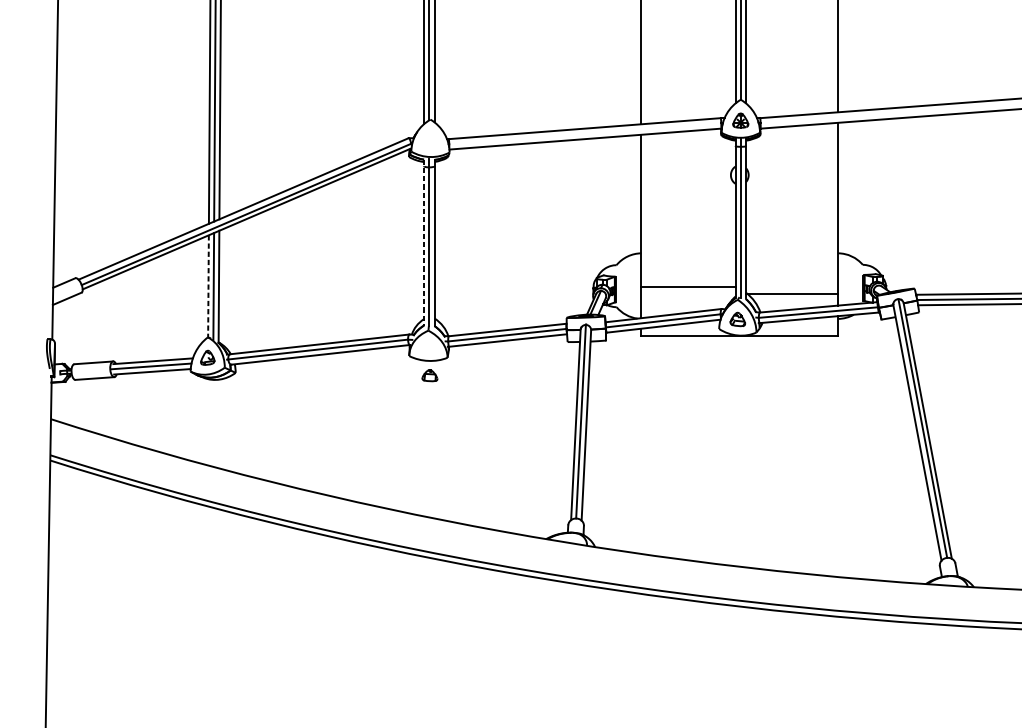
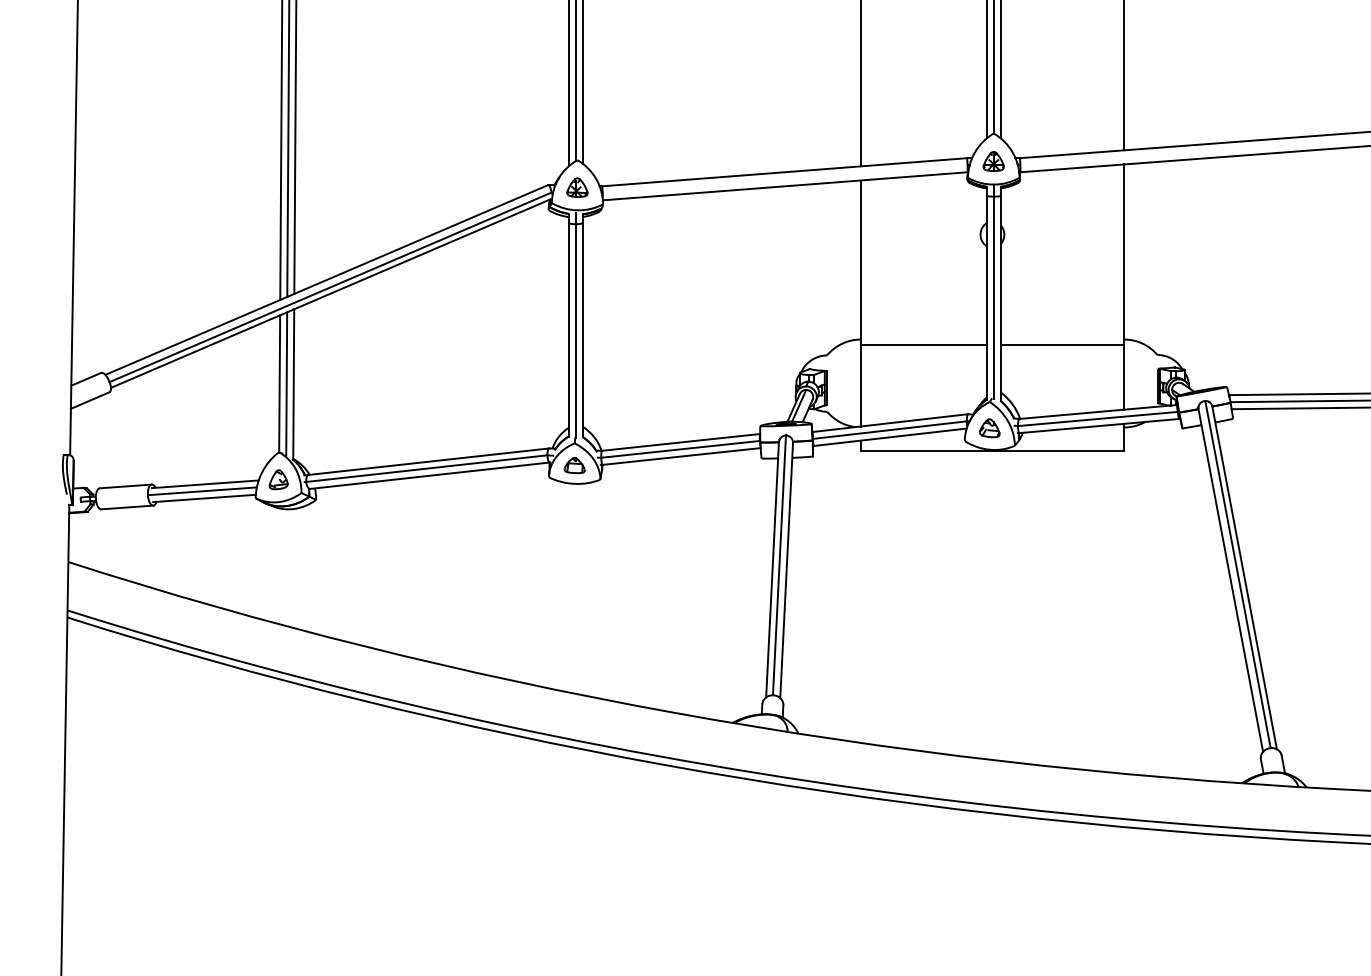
part: (430, 140) -> (577, 187), added
line: (423, 242) -> (568, 325), dashed -> solid
line: (208, 286) -> (279, 383), dashed -> solid
line: (688, 286) -> (923, 345), moved
line: (792, 294) -> (1062, 345), moved
part: (429, 375) -> (574, 465), moved

